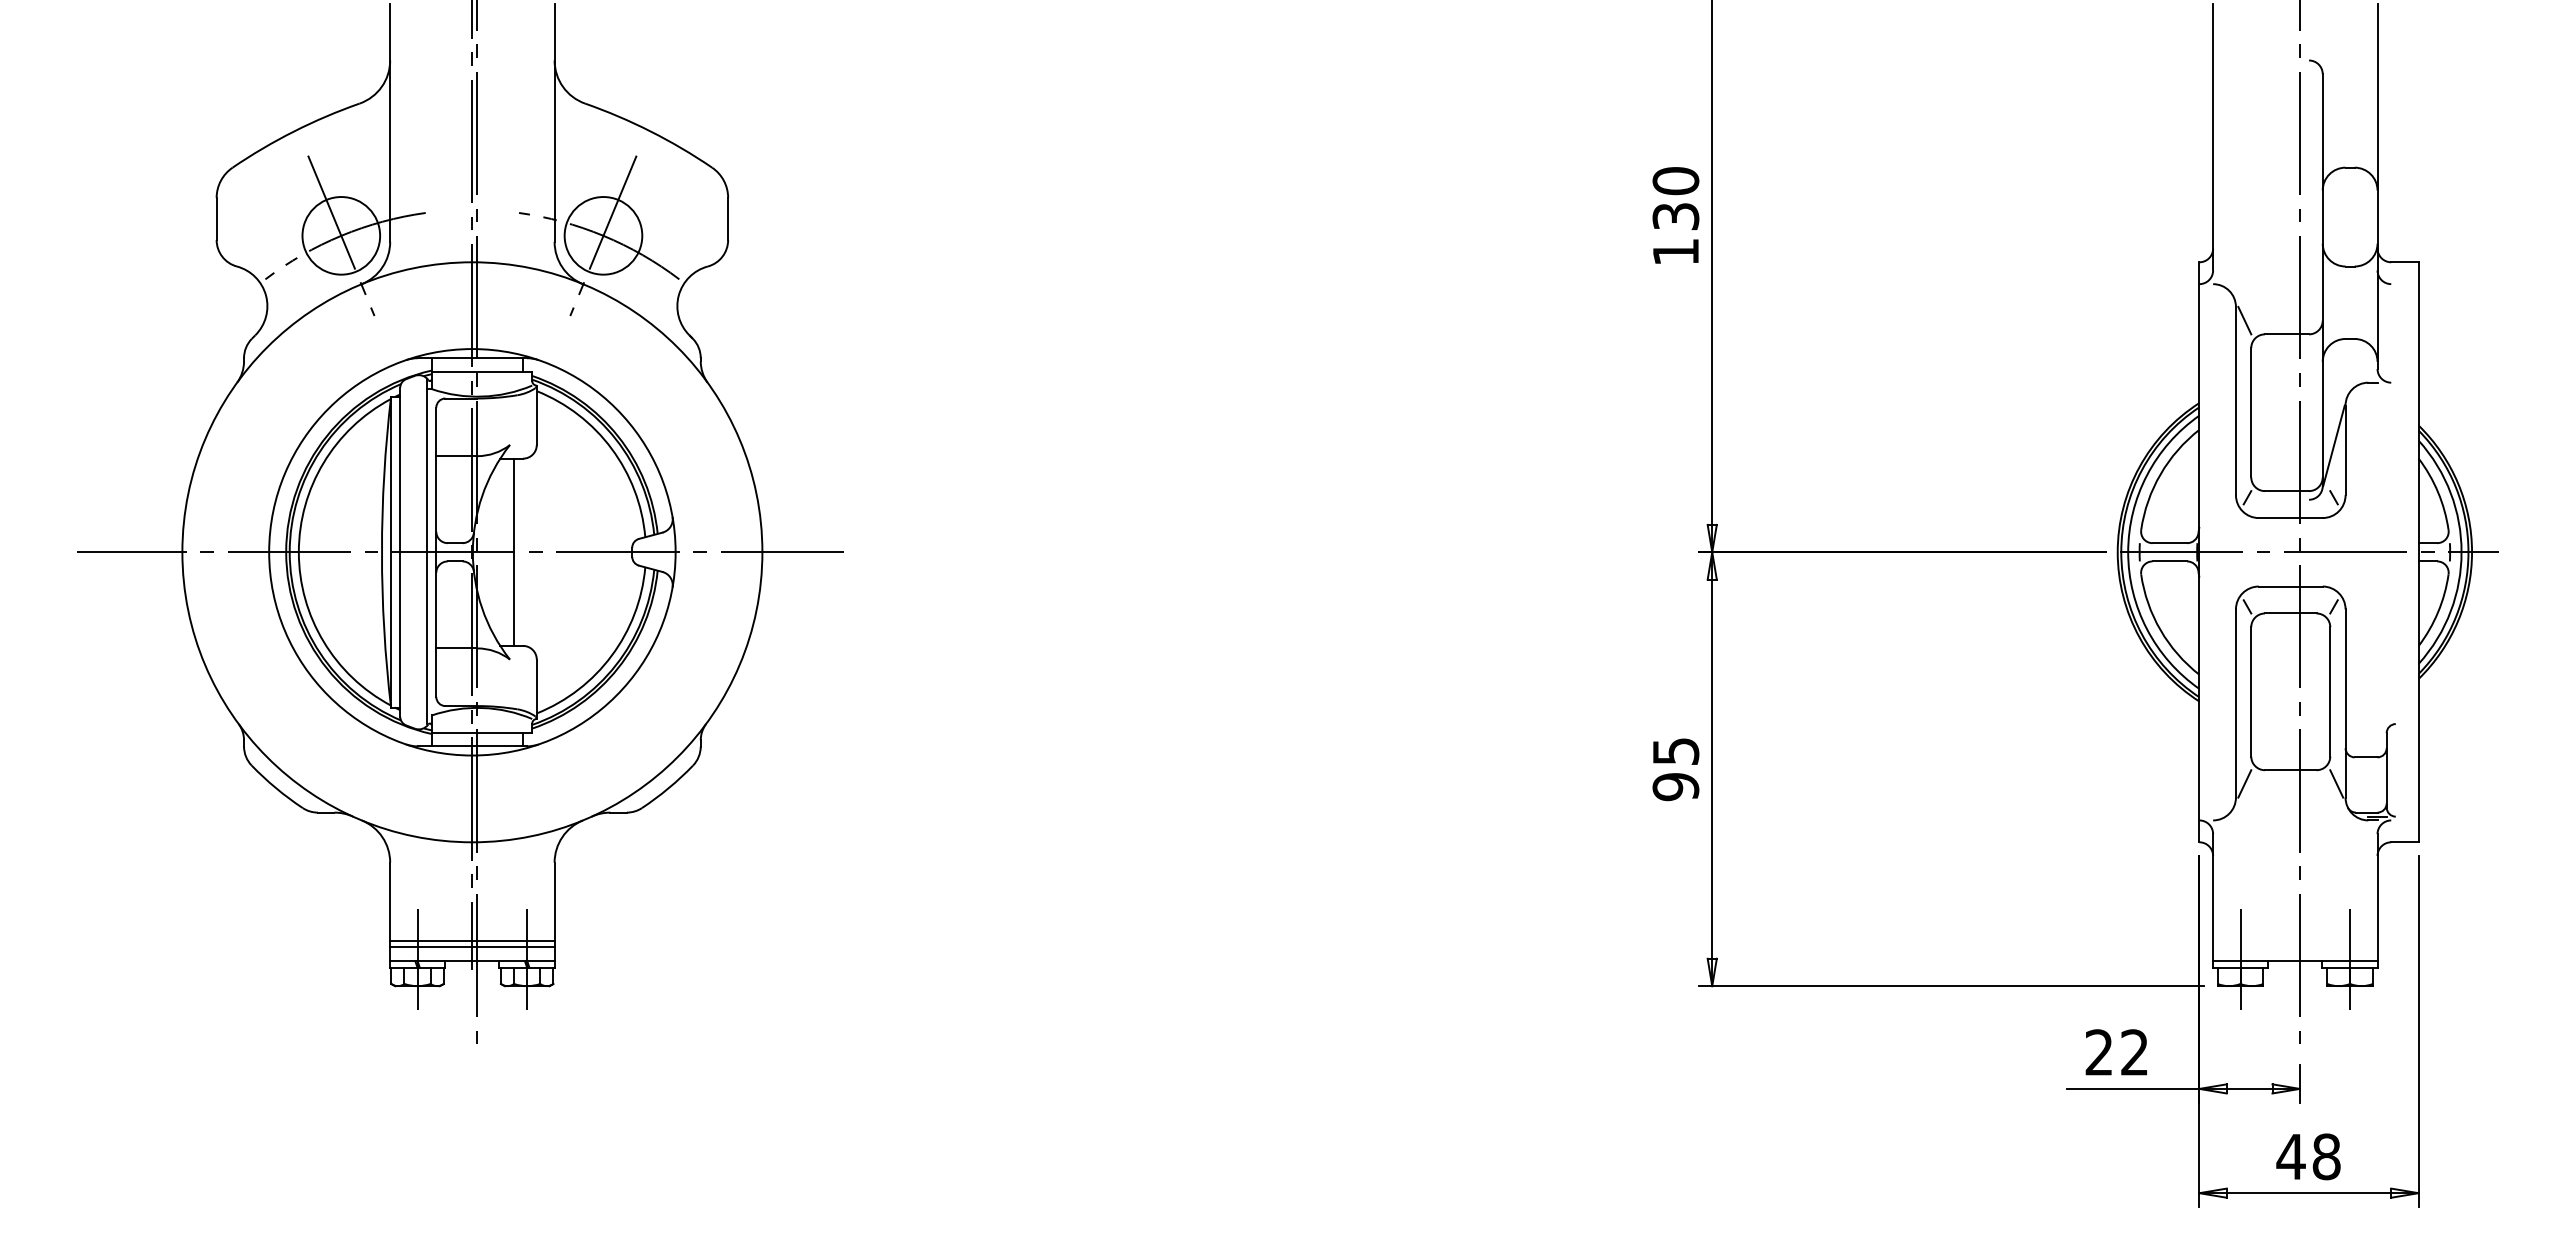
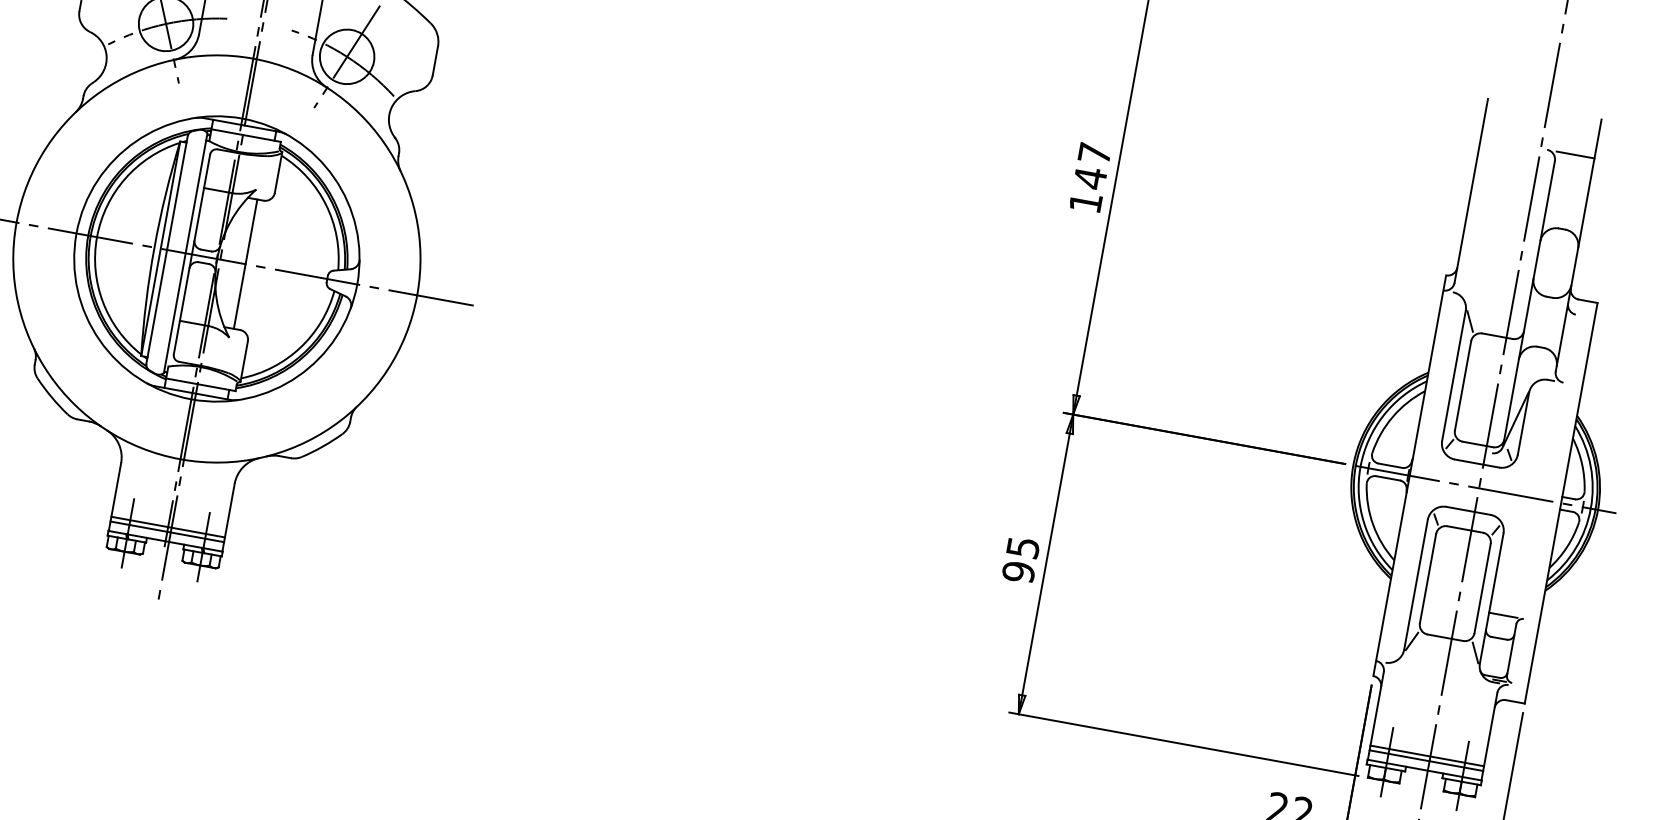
line: (2349, 60) -> (1575, 154), added
text: (1675, 199) -> (1092, 166), 130 -> 147
line: (2365, 724) -> (1502, 615), added
line: (2295, 940) -> (1427, 755), added
line: (2295, 947) -> (1426, 760), added

